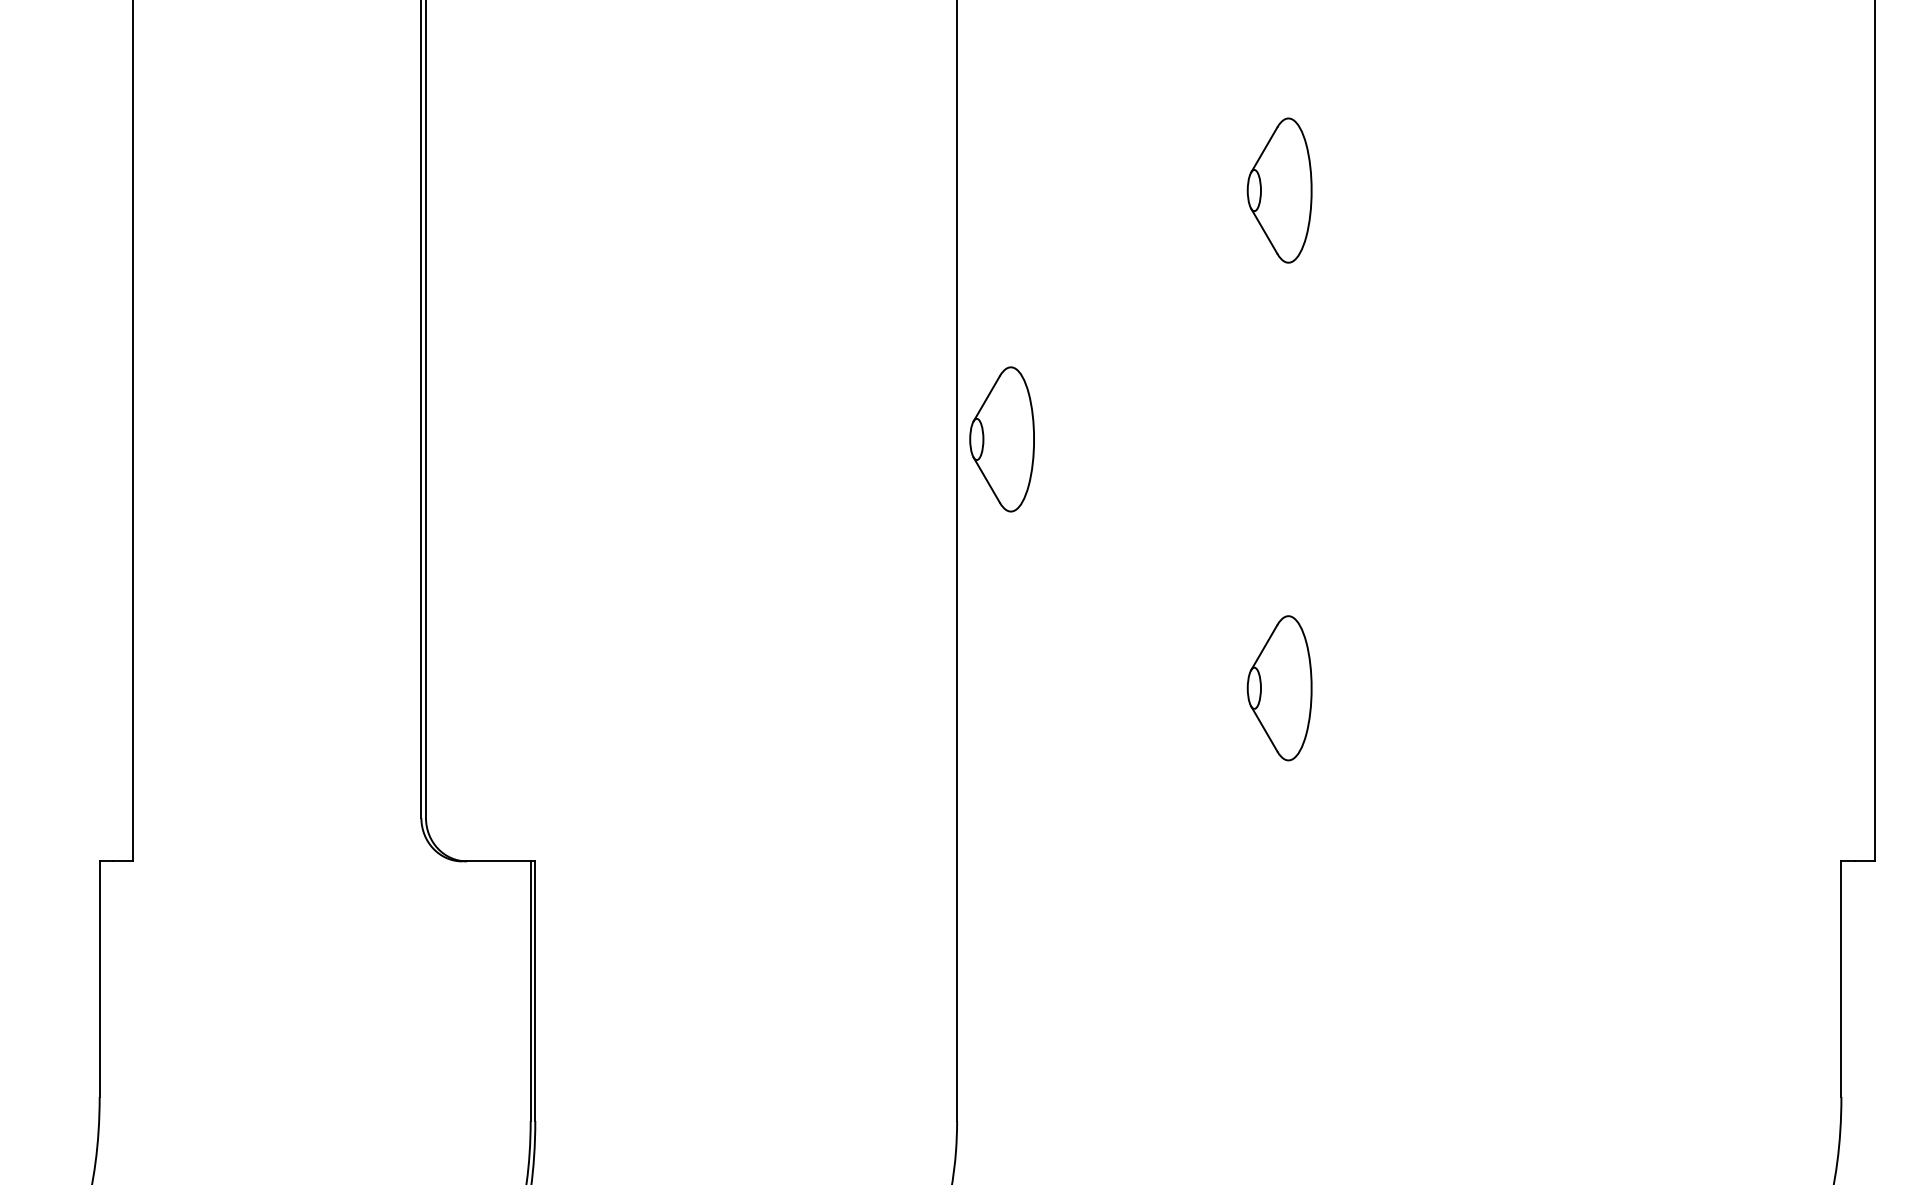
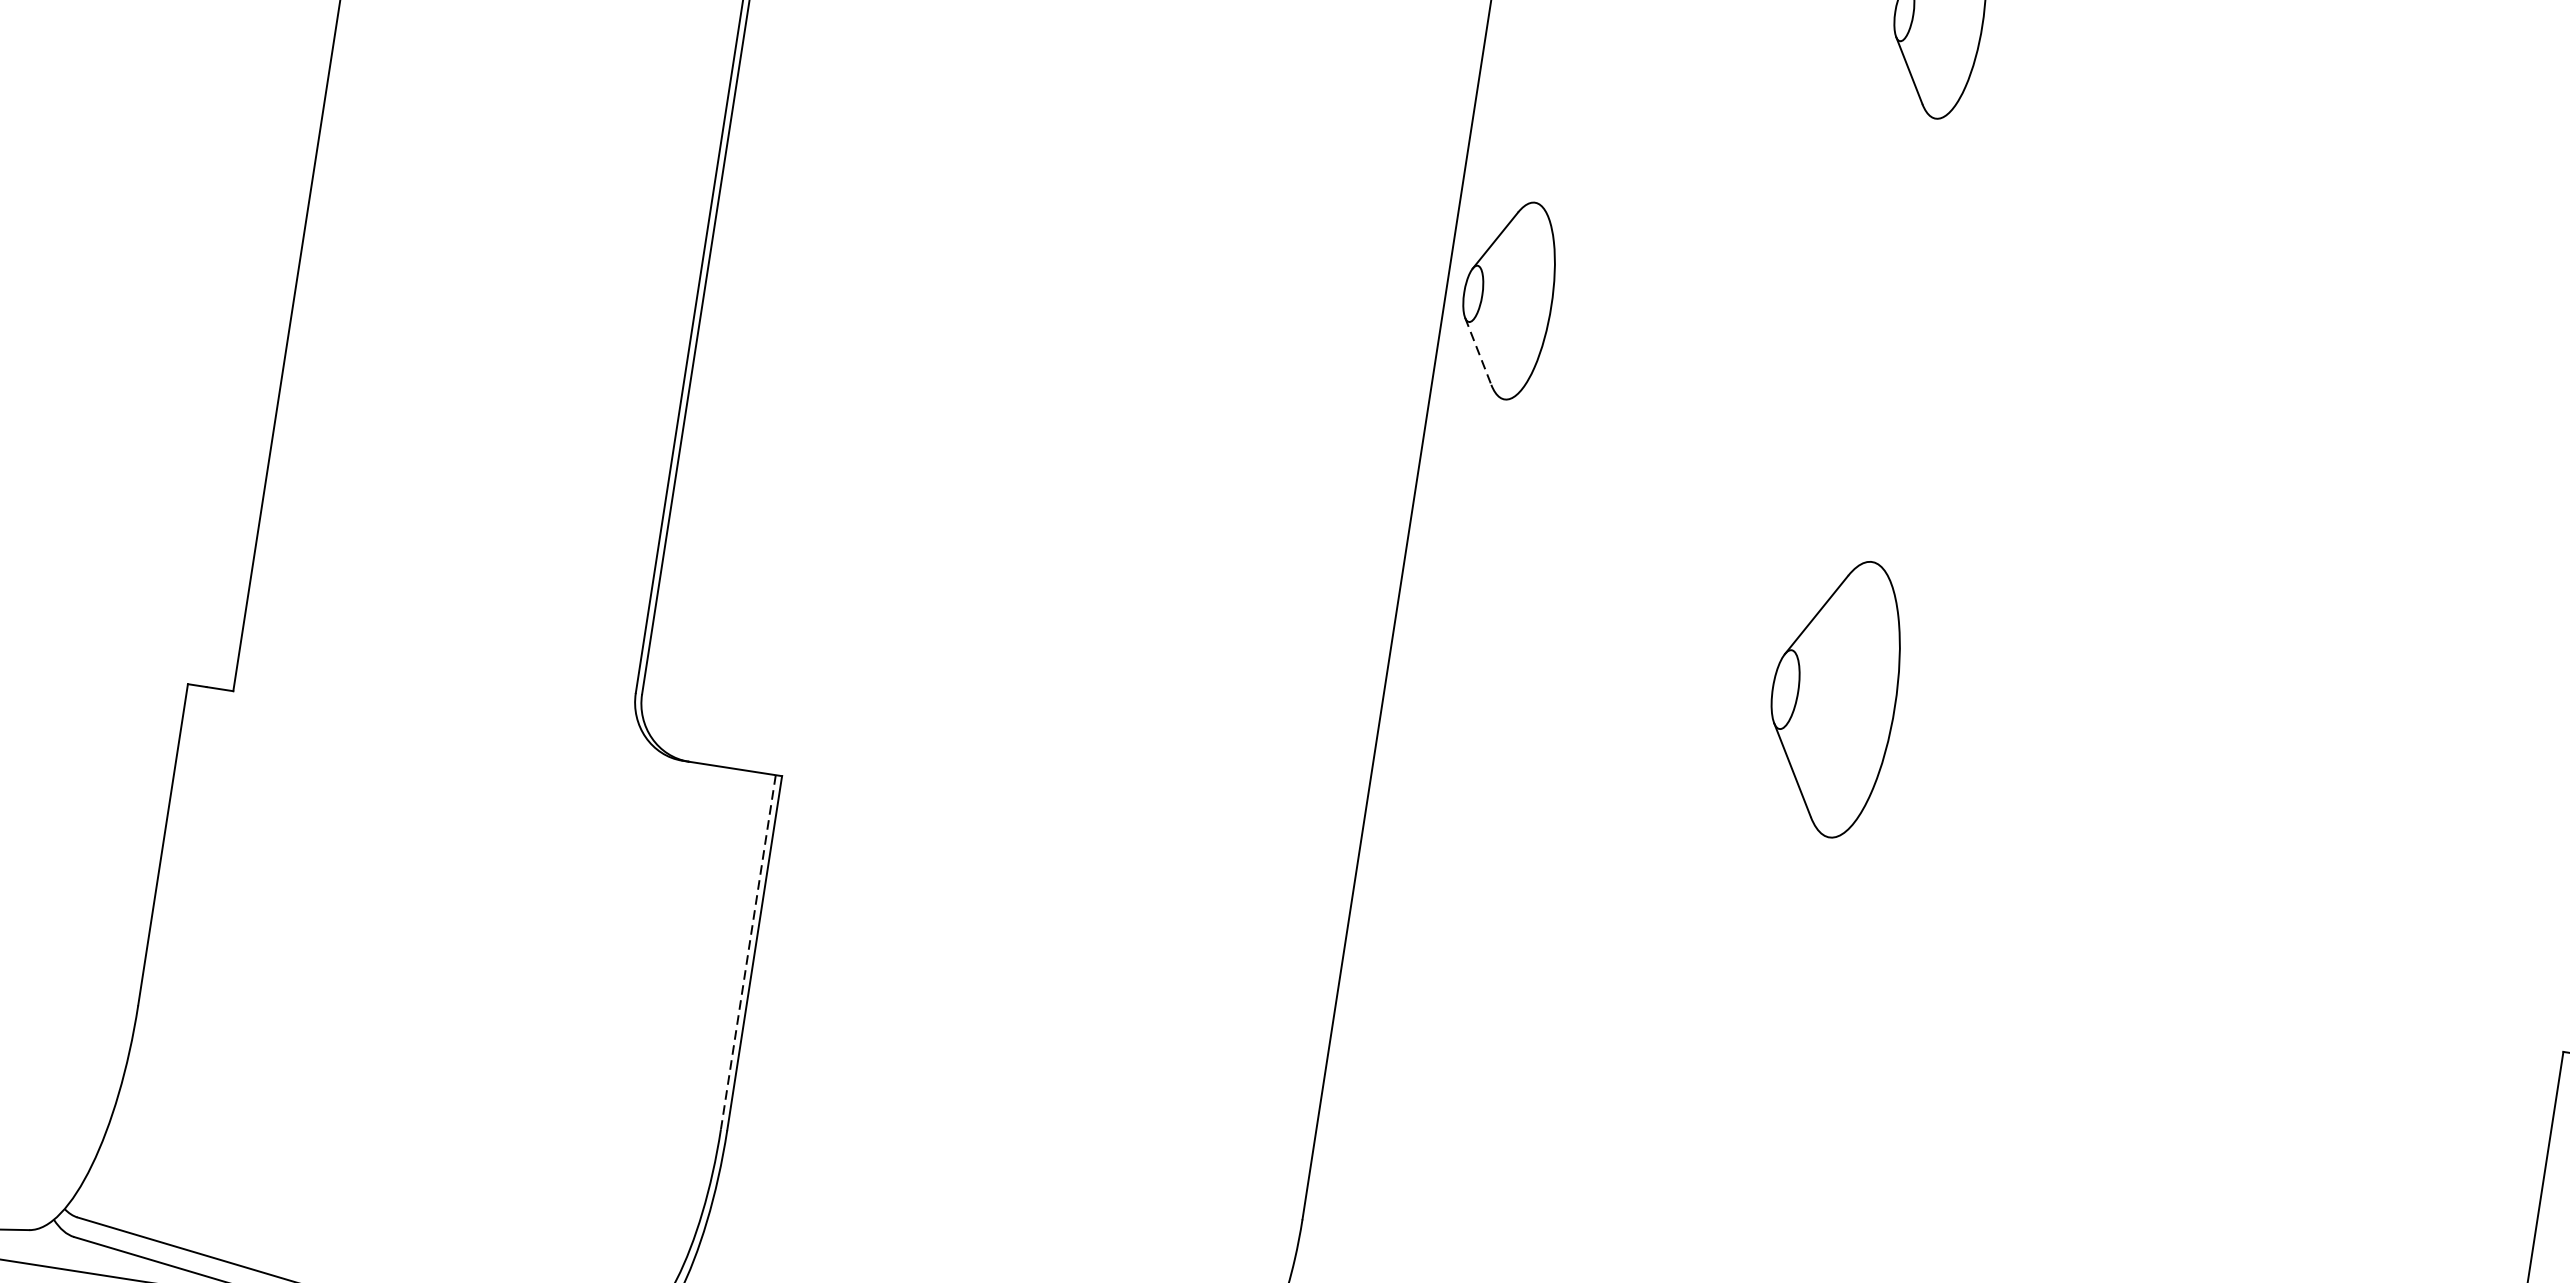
line: (986, 480) -> (1477, 351), solid -> dashed
part: (1279, 688) -> (1833, 697), size x1.4
line: (530, 991) -> (748, 952), solid -> dashed

